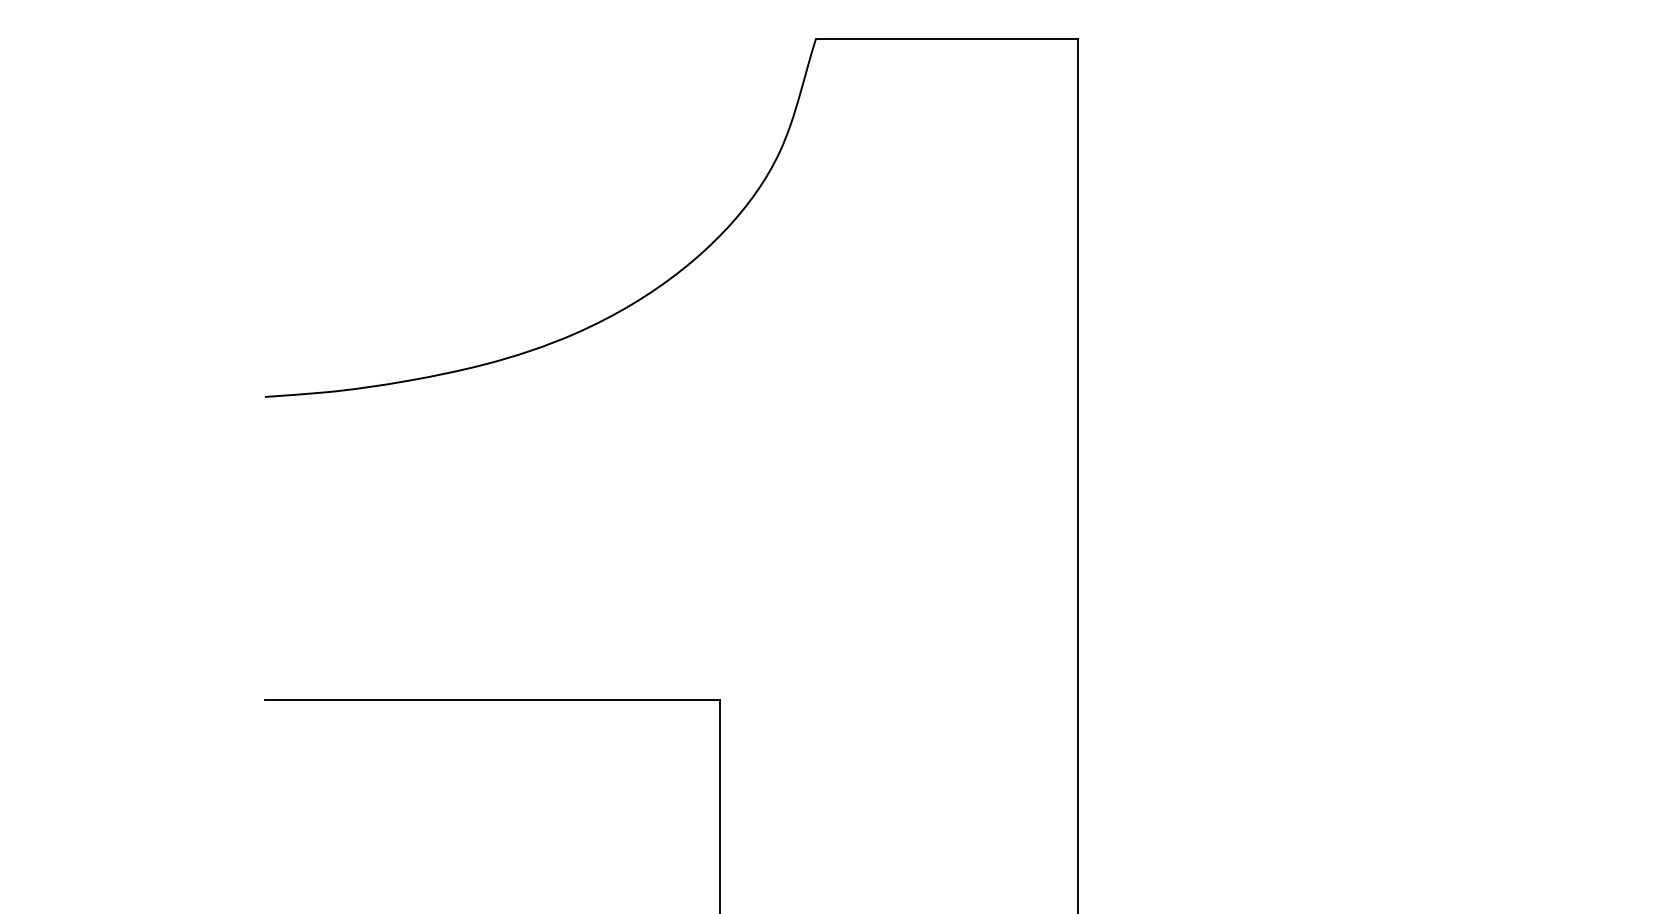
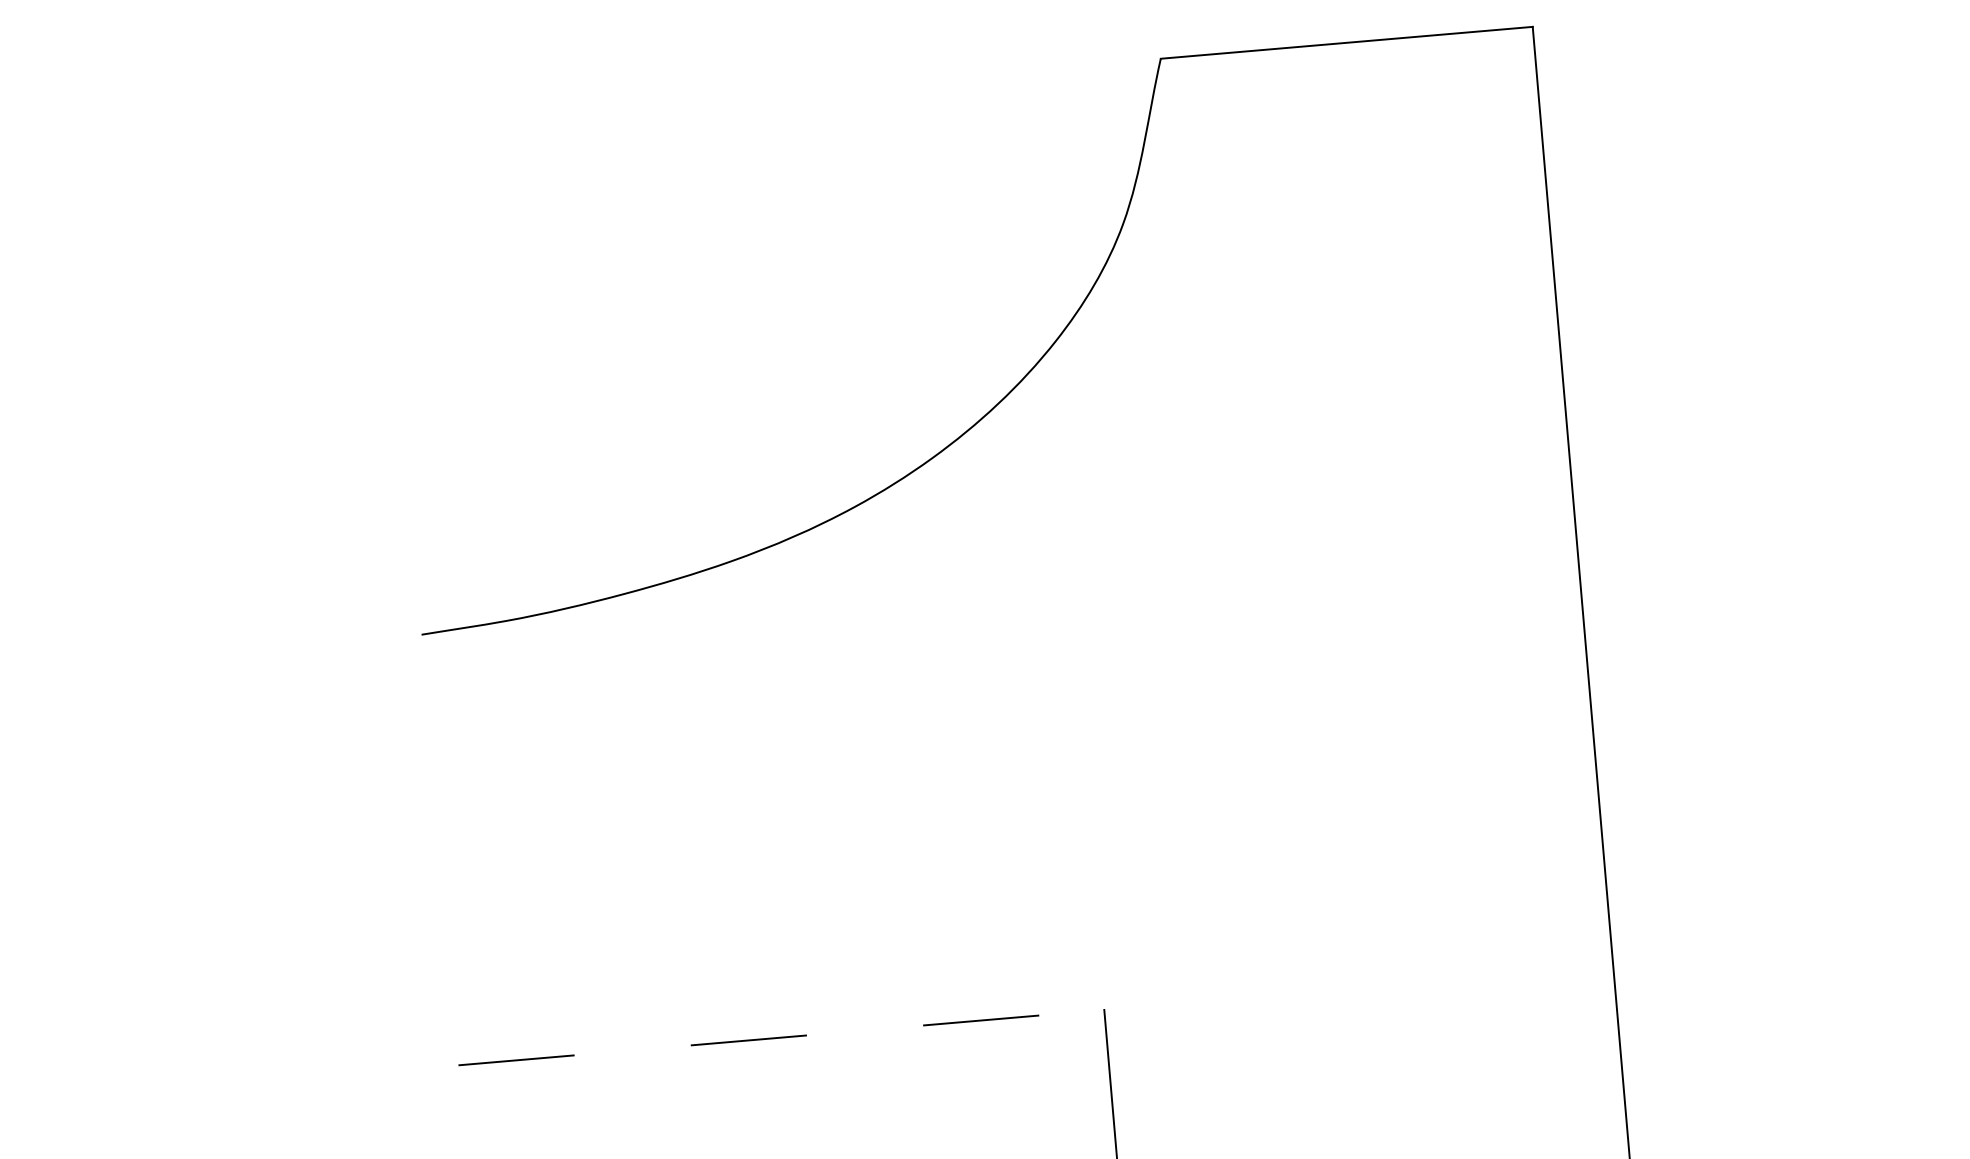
line: (492, 700) -> (781, 1038), solid -> dashed

